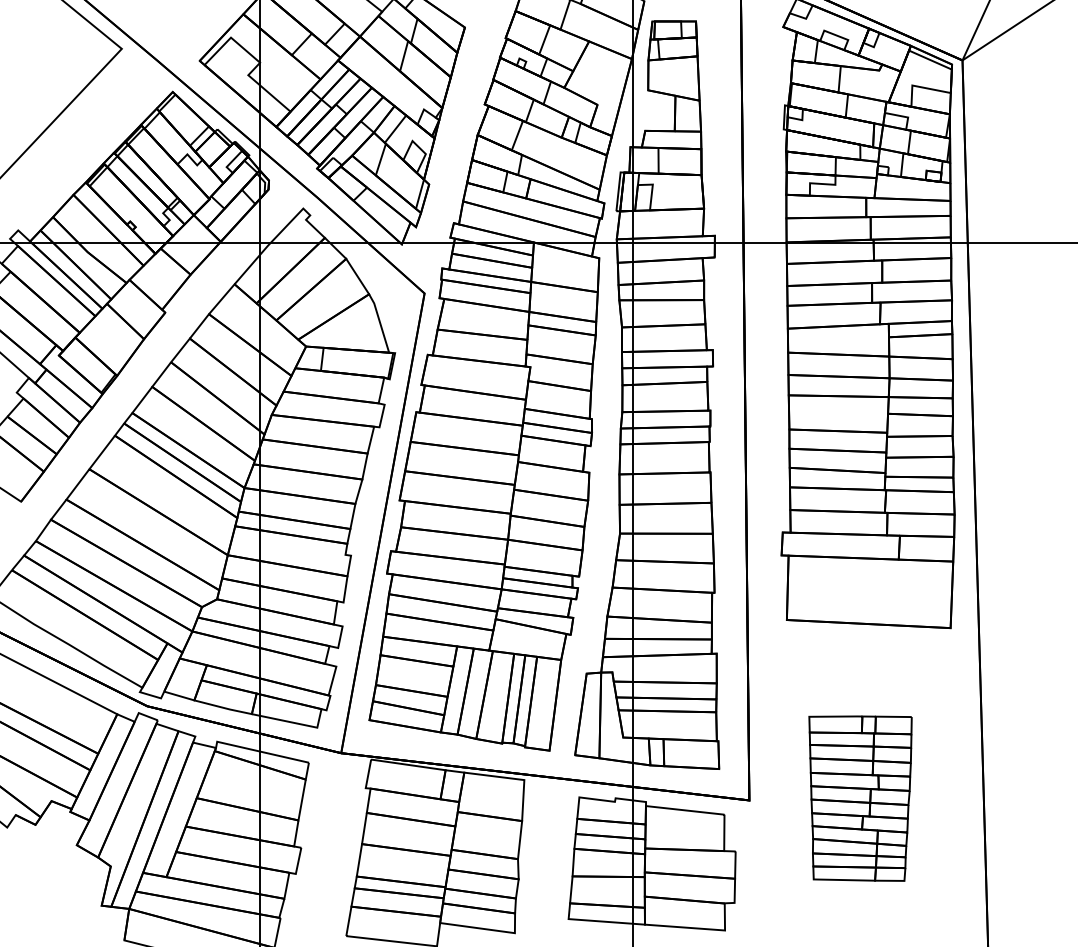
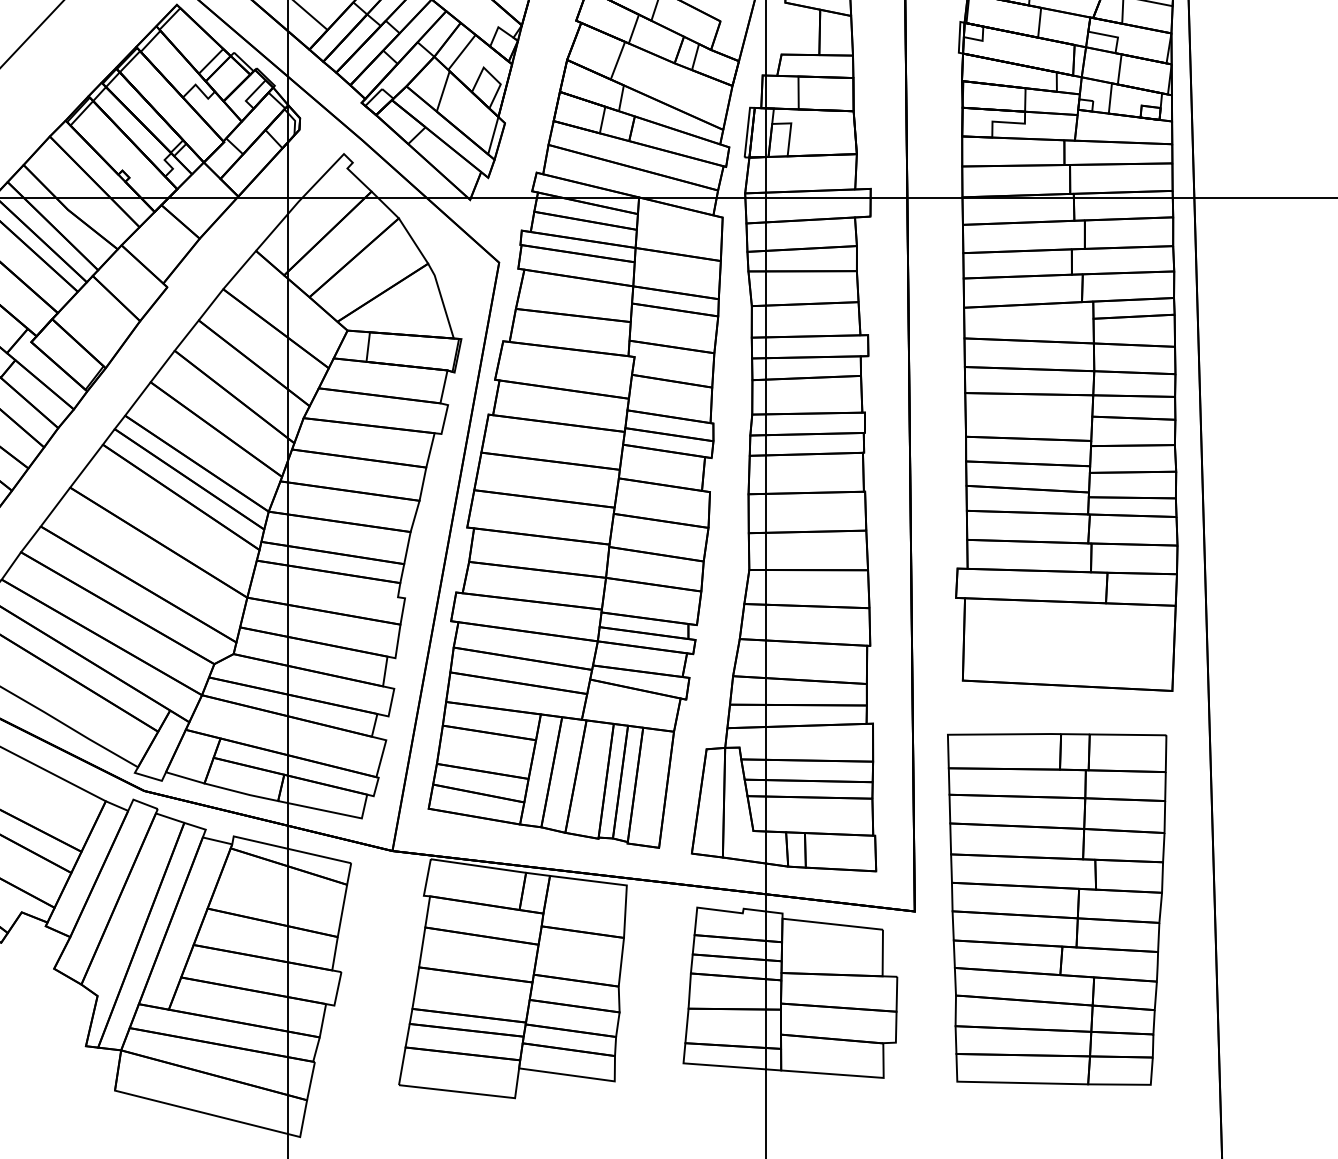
part: (860, 798) -> (1057, 909), size x1.67

